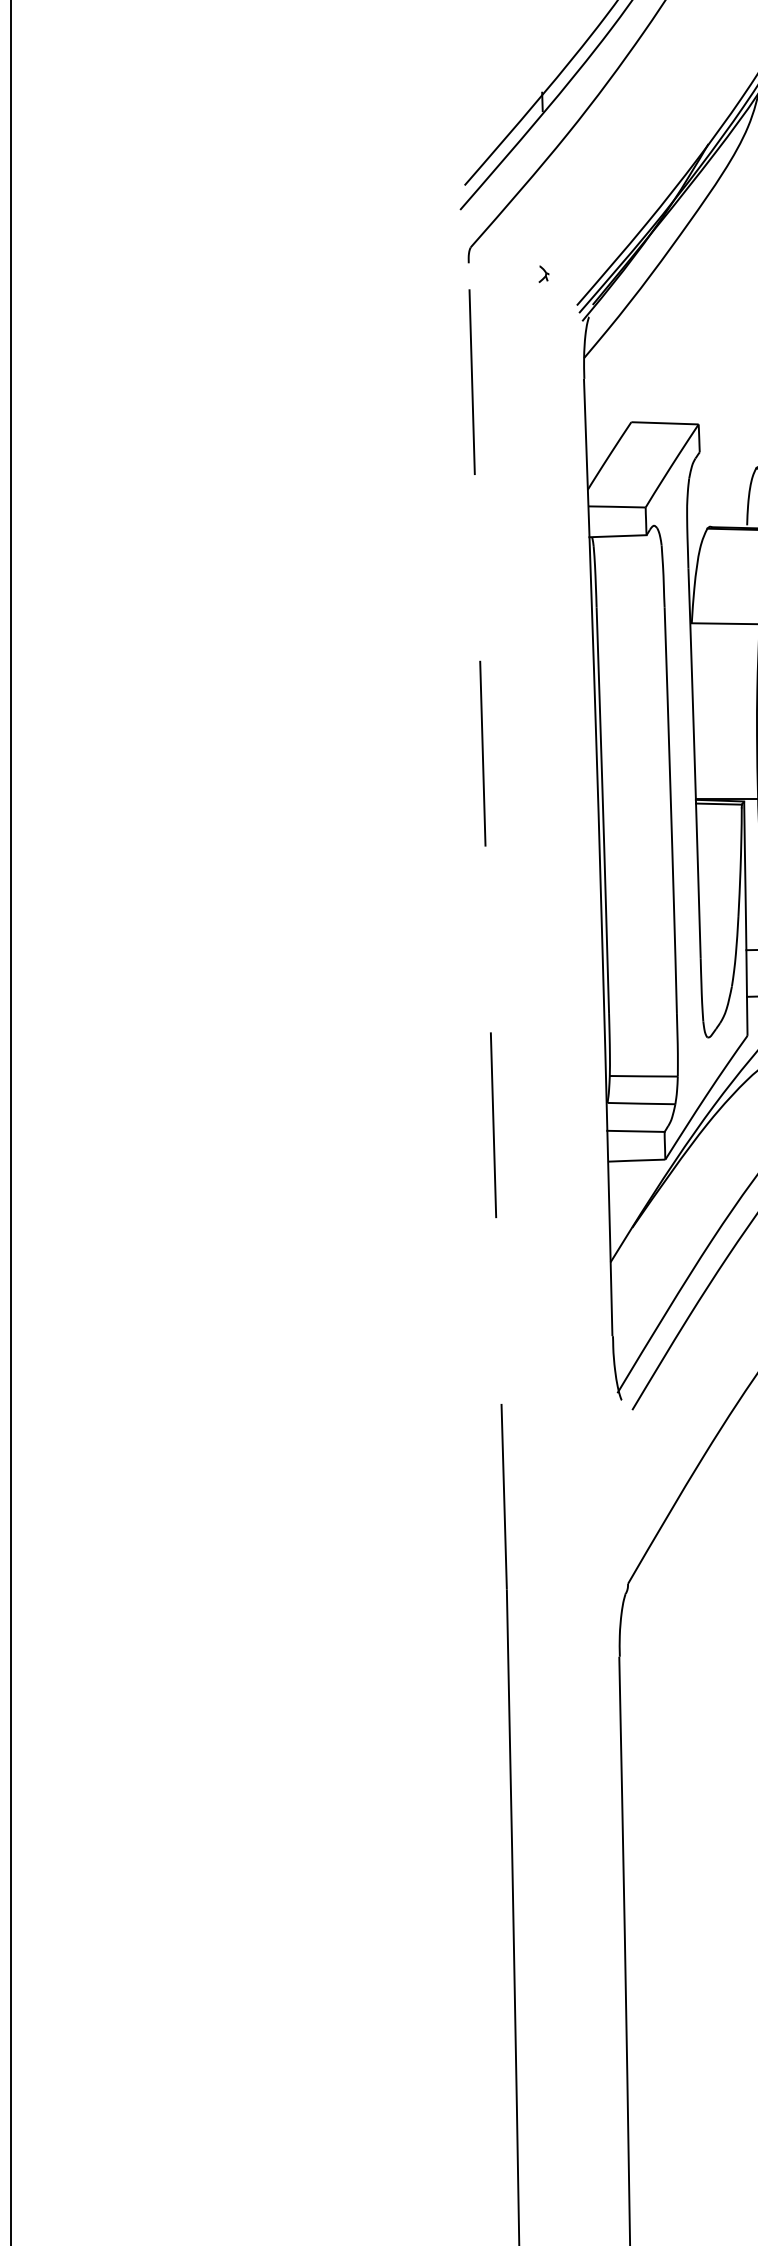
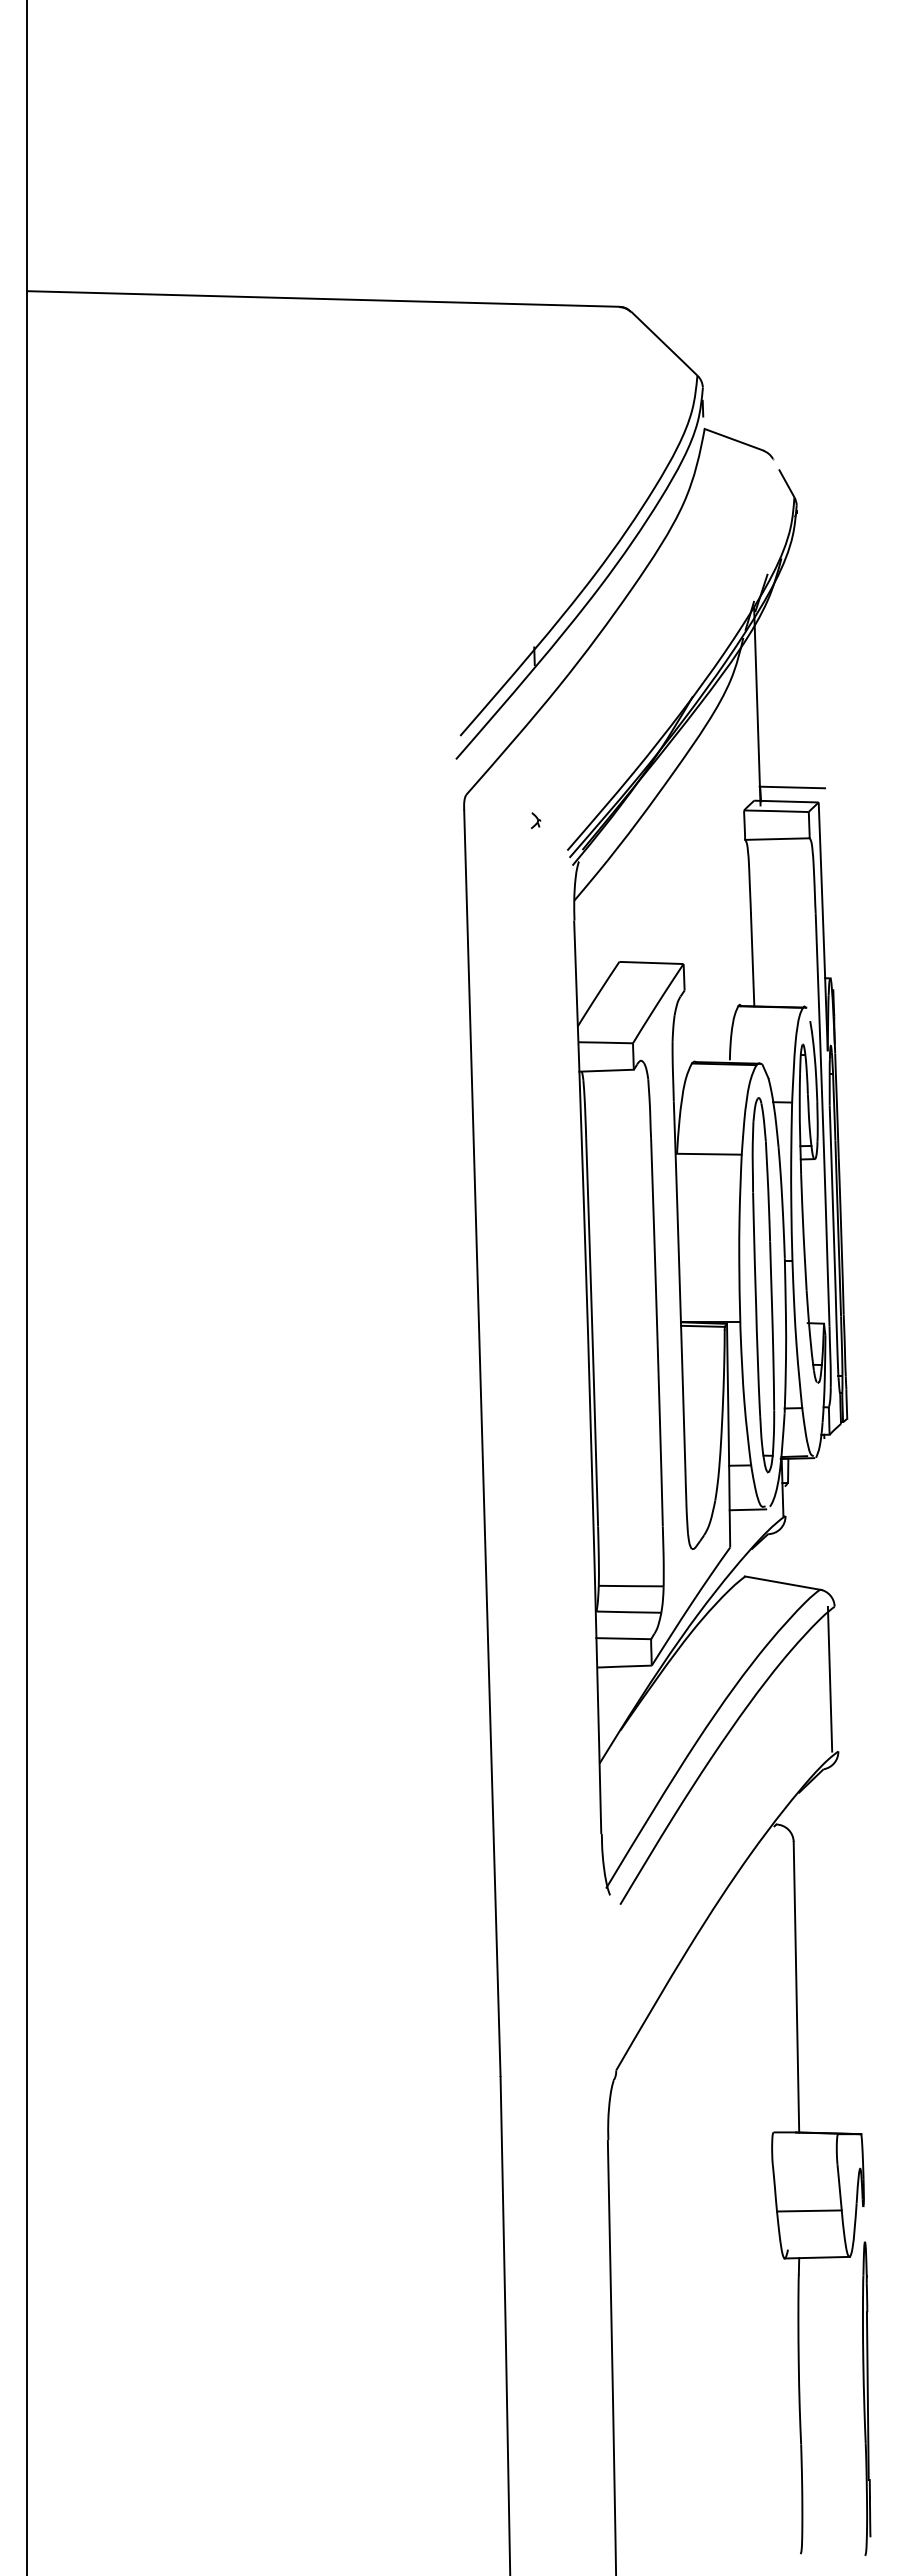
line: (487, 925) -> (482, 1442), dashed -> solid

